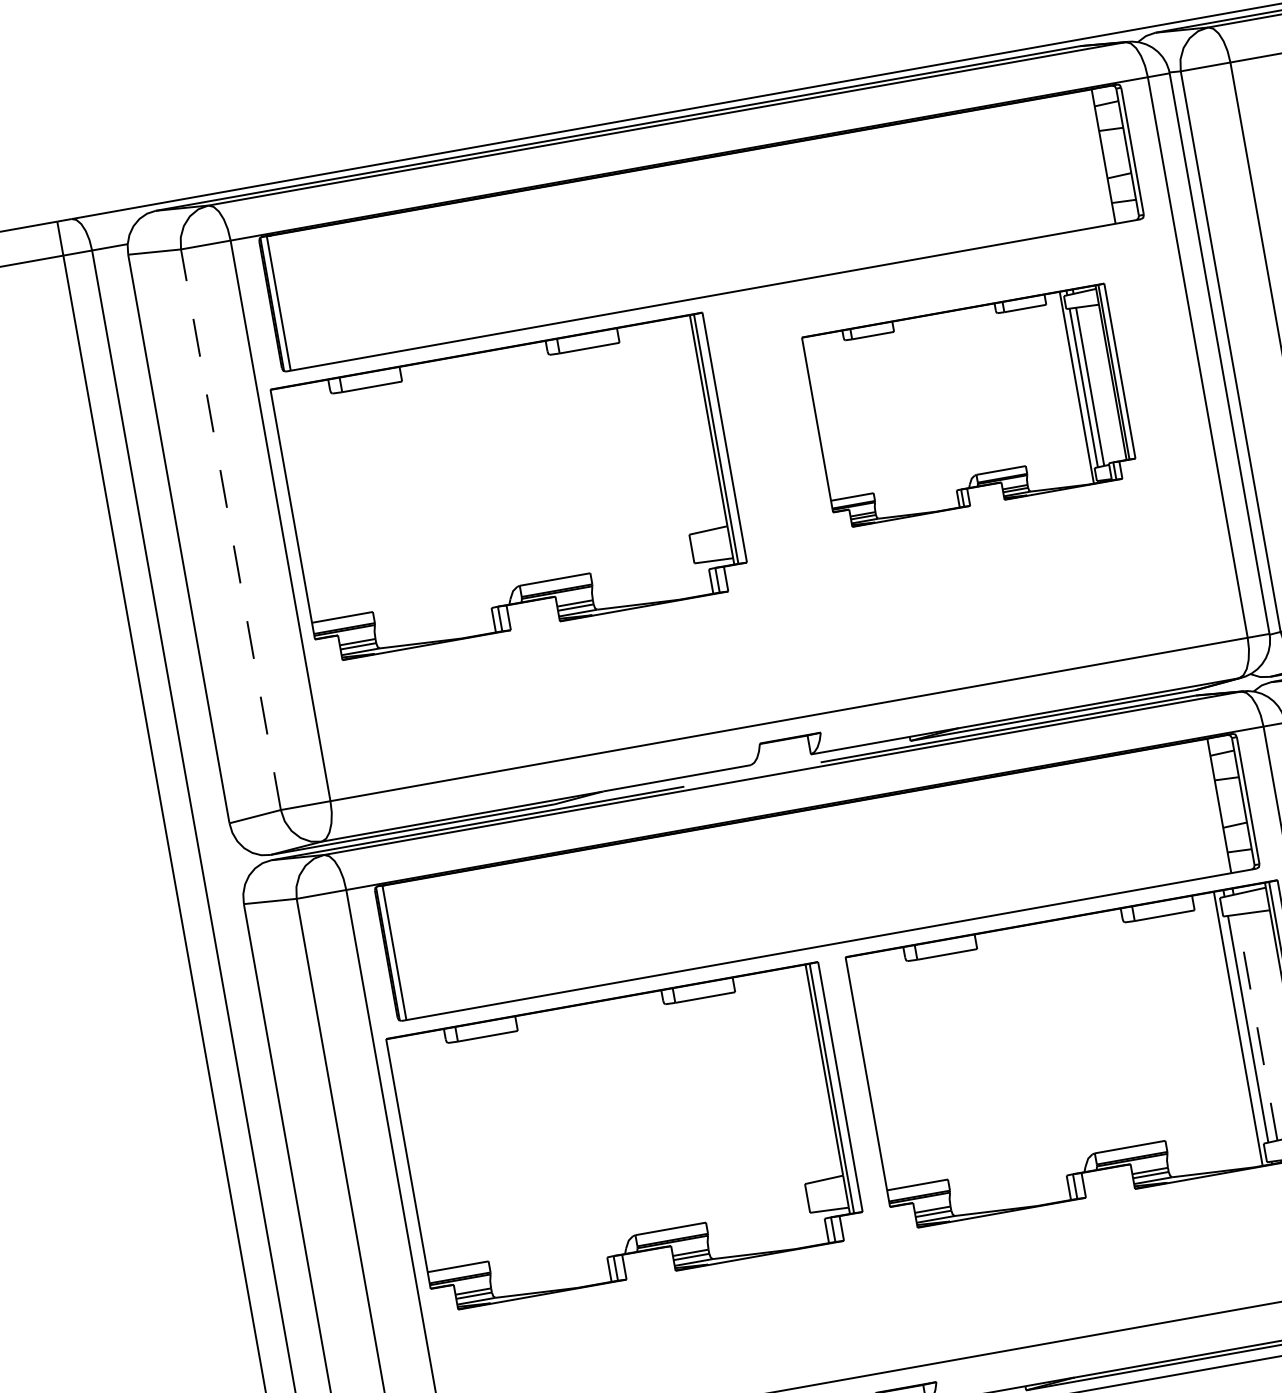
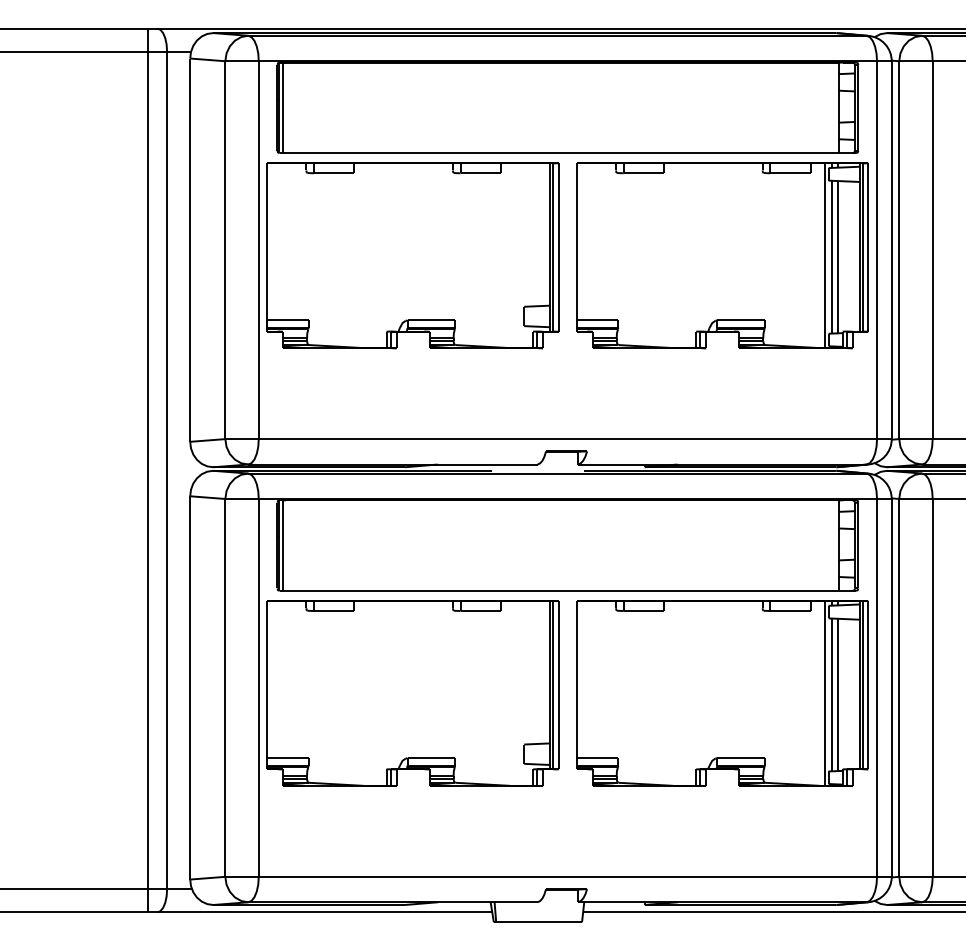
part: (969, 406) -> (722, 255), size x1.43
line: (231, 530) -> (225, 250), dashed -> solid
line: (1256, 1027) -> (837, 694), dashed -> solid

